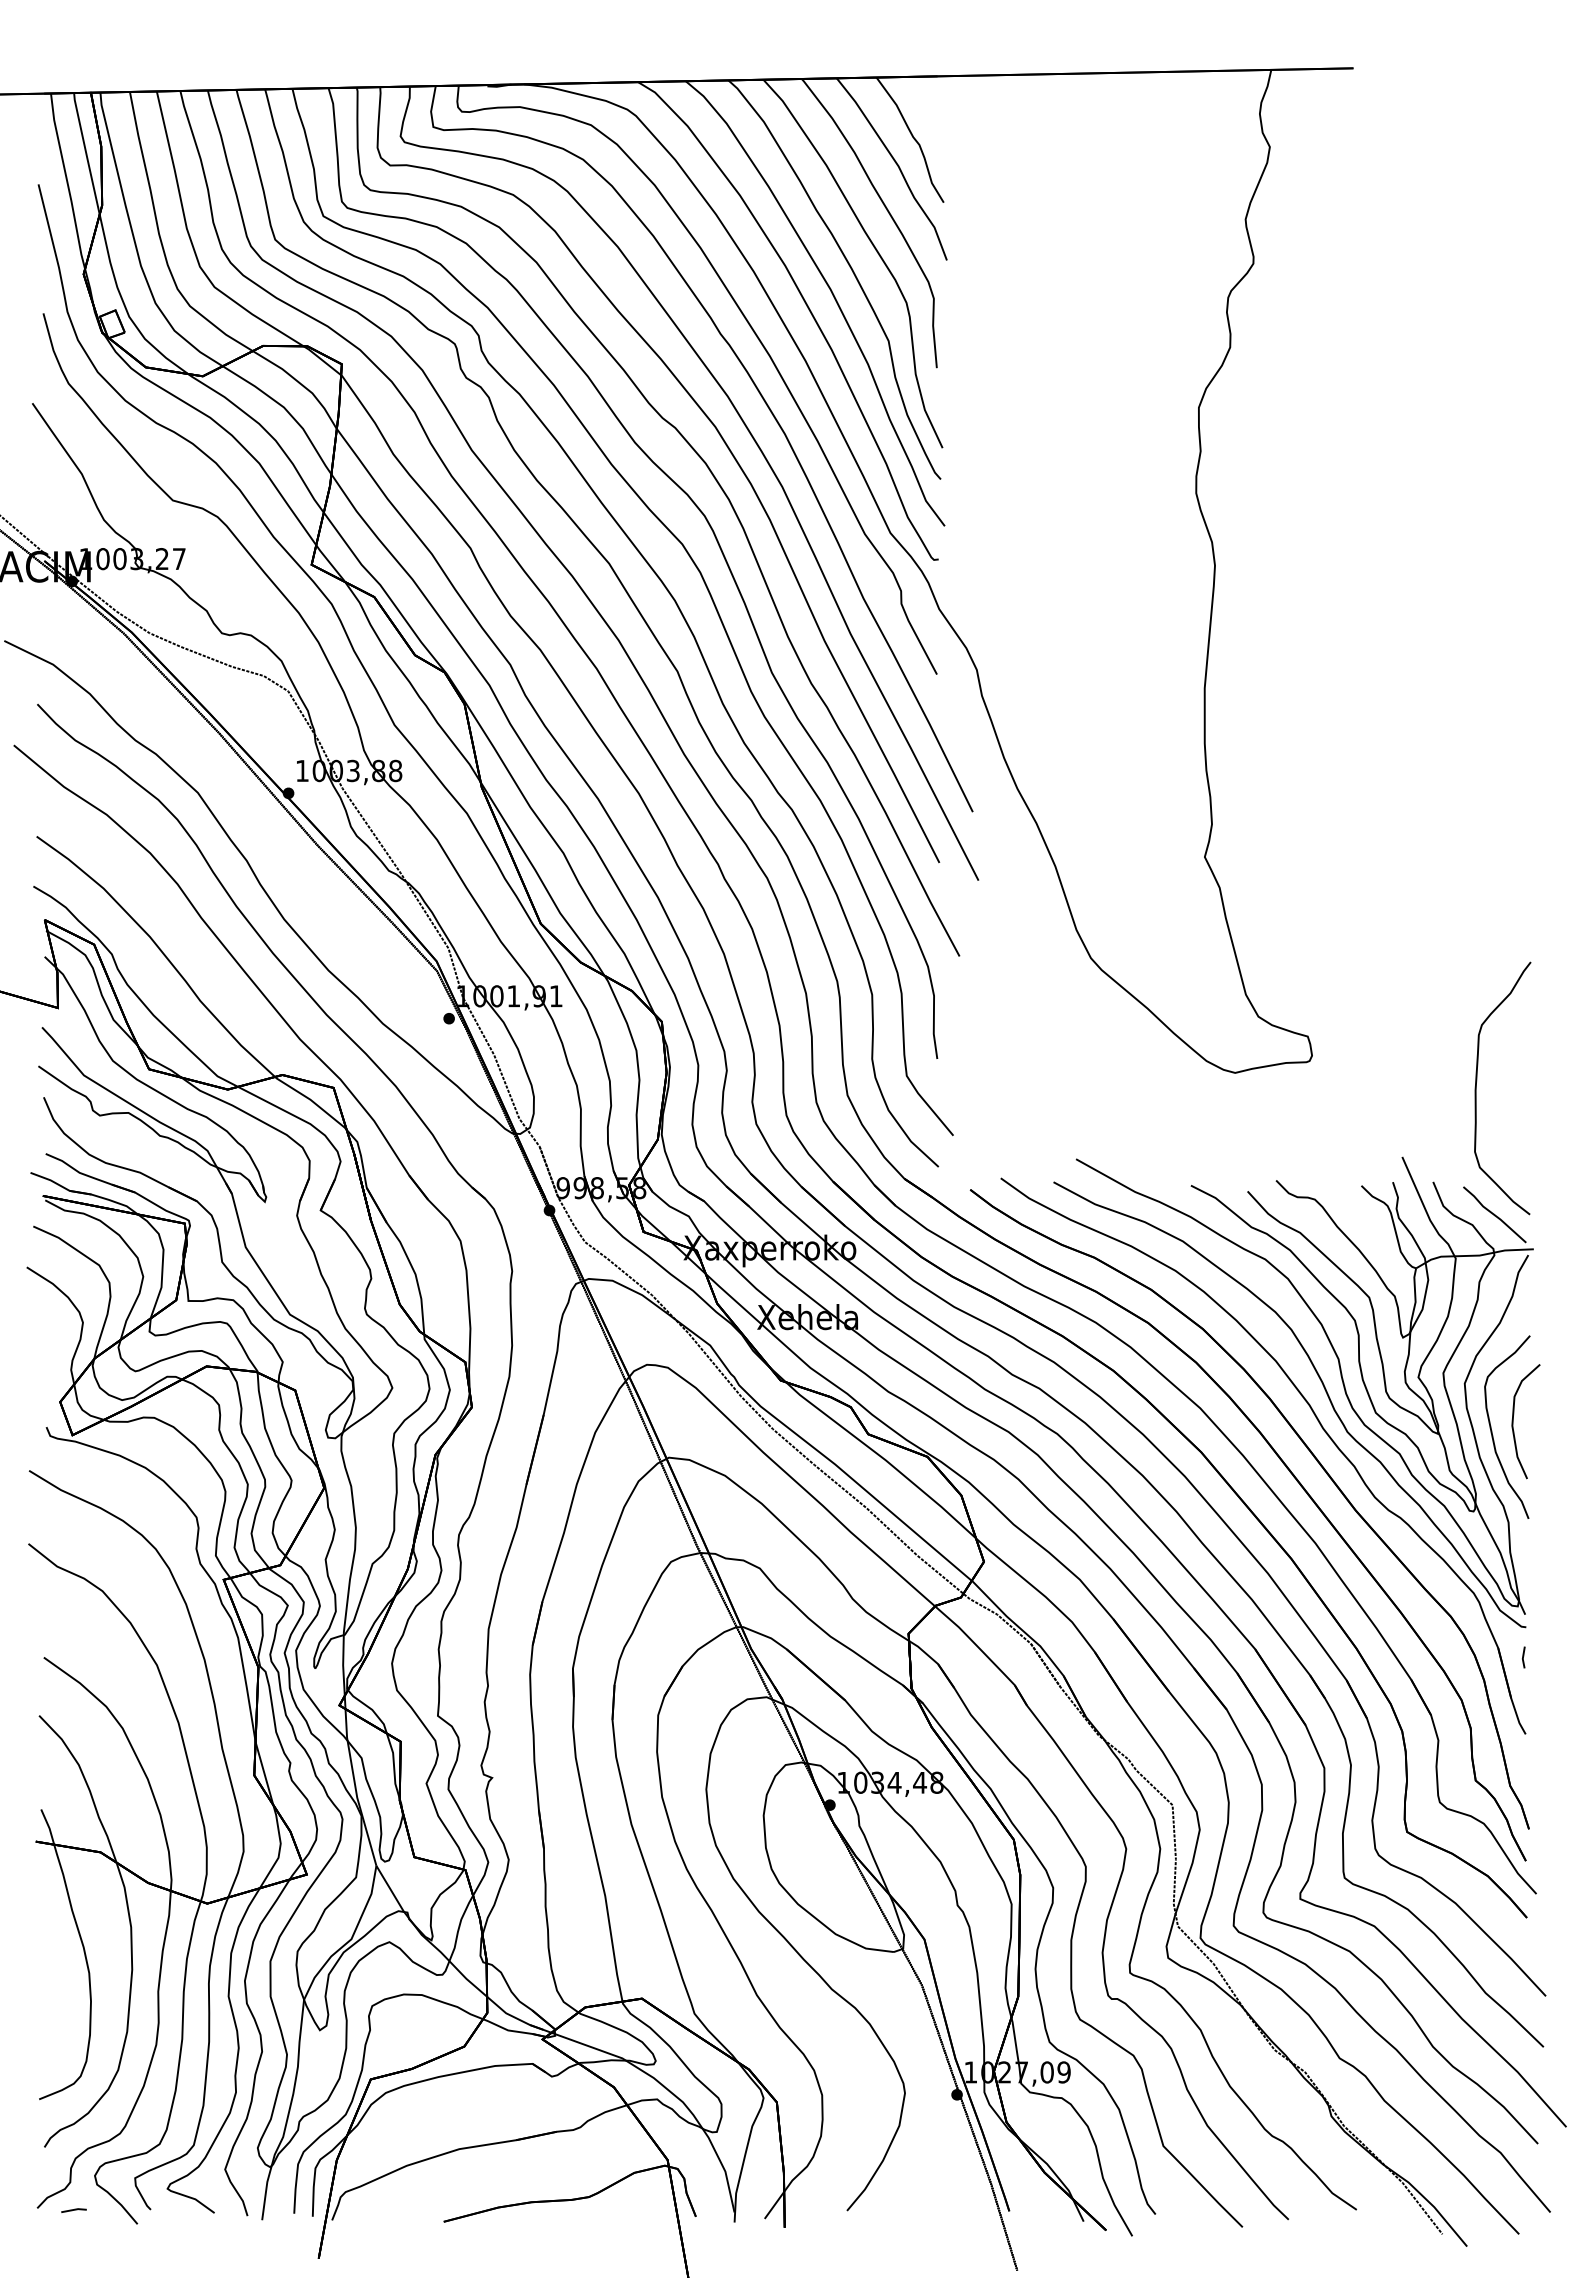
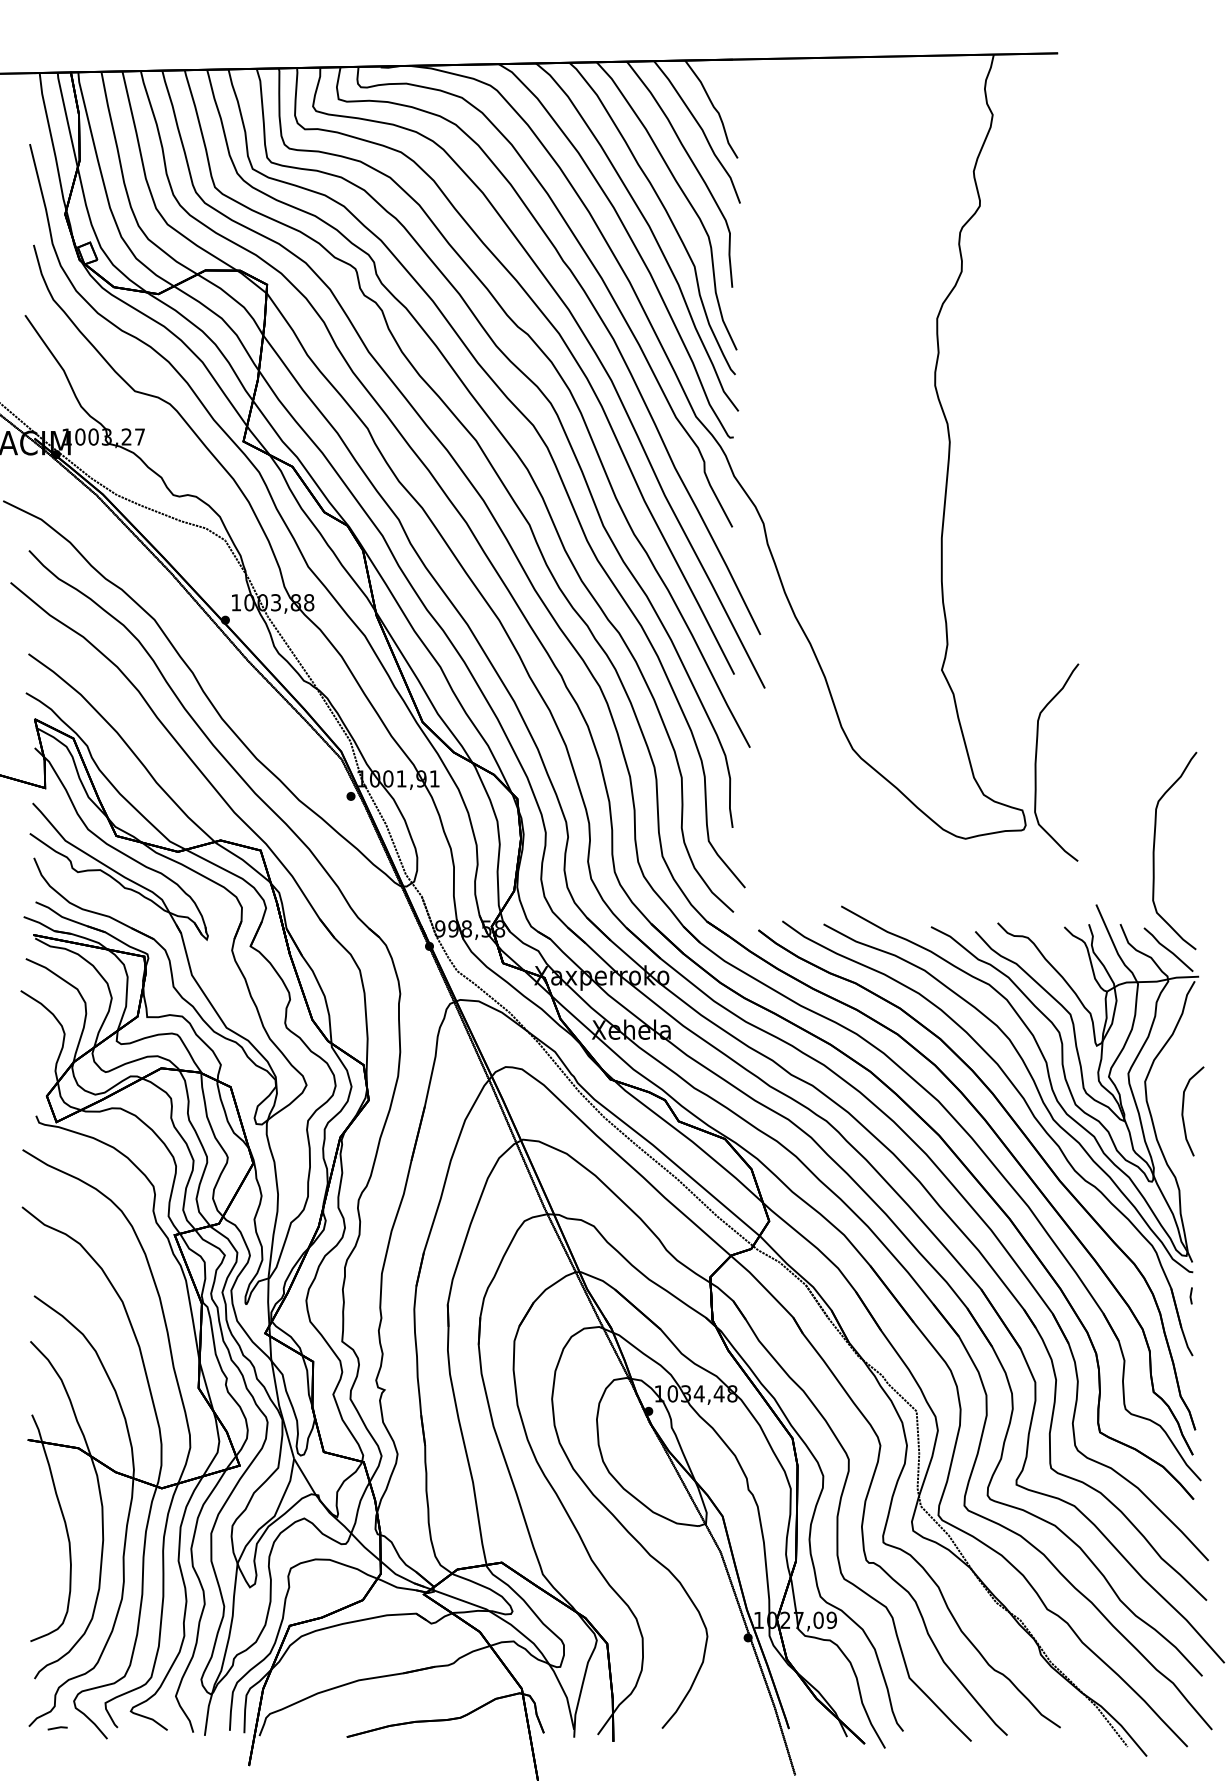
curve: (1326, 968) -> (1037, 757), added
curve: (1492, 1430) -> (1166, 1118), removed

